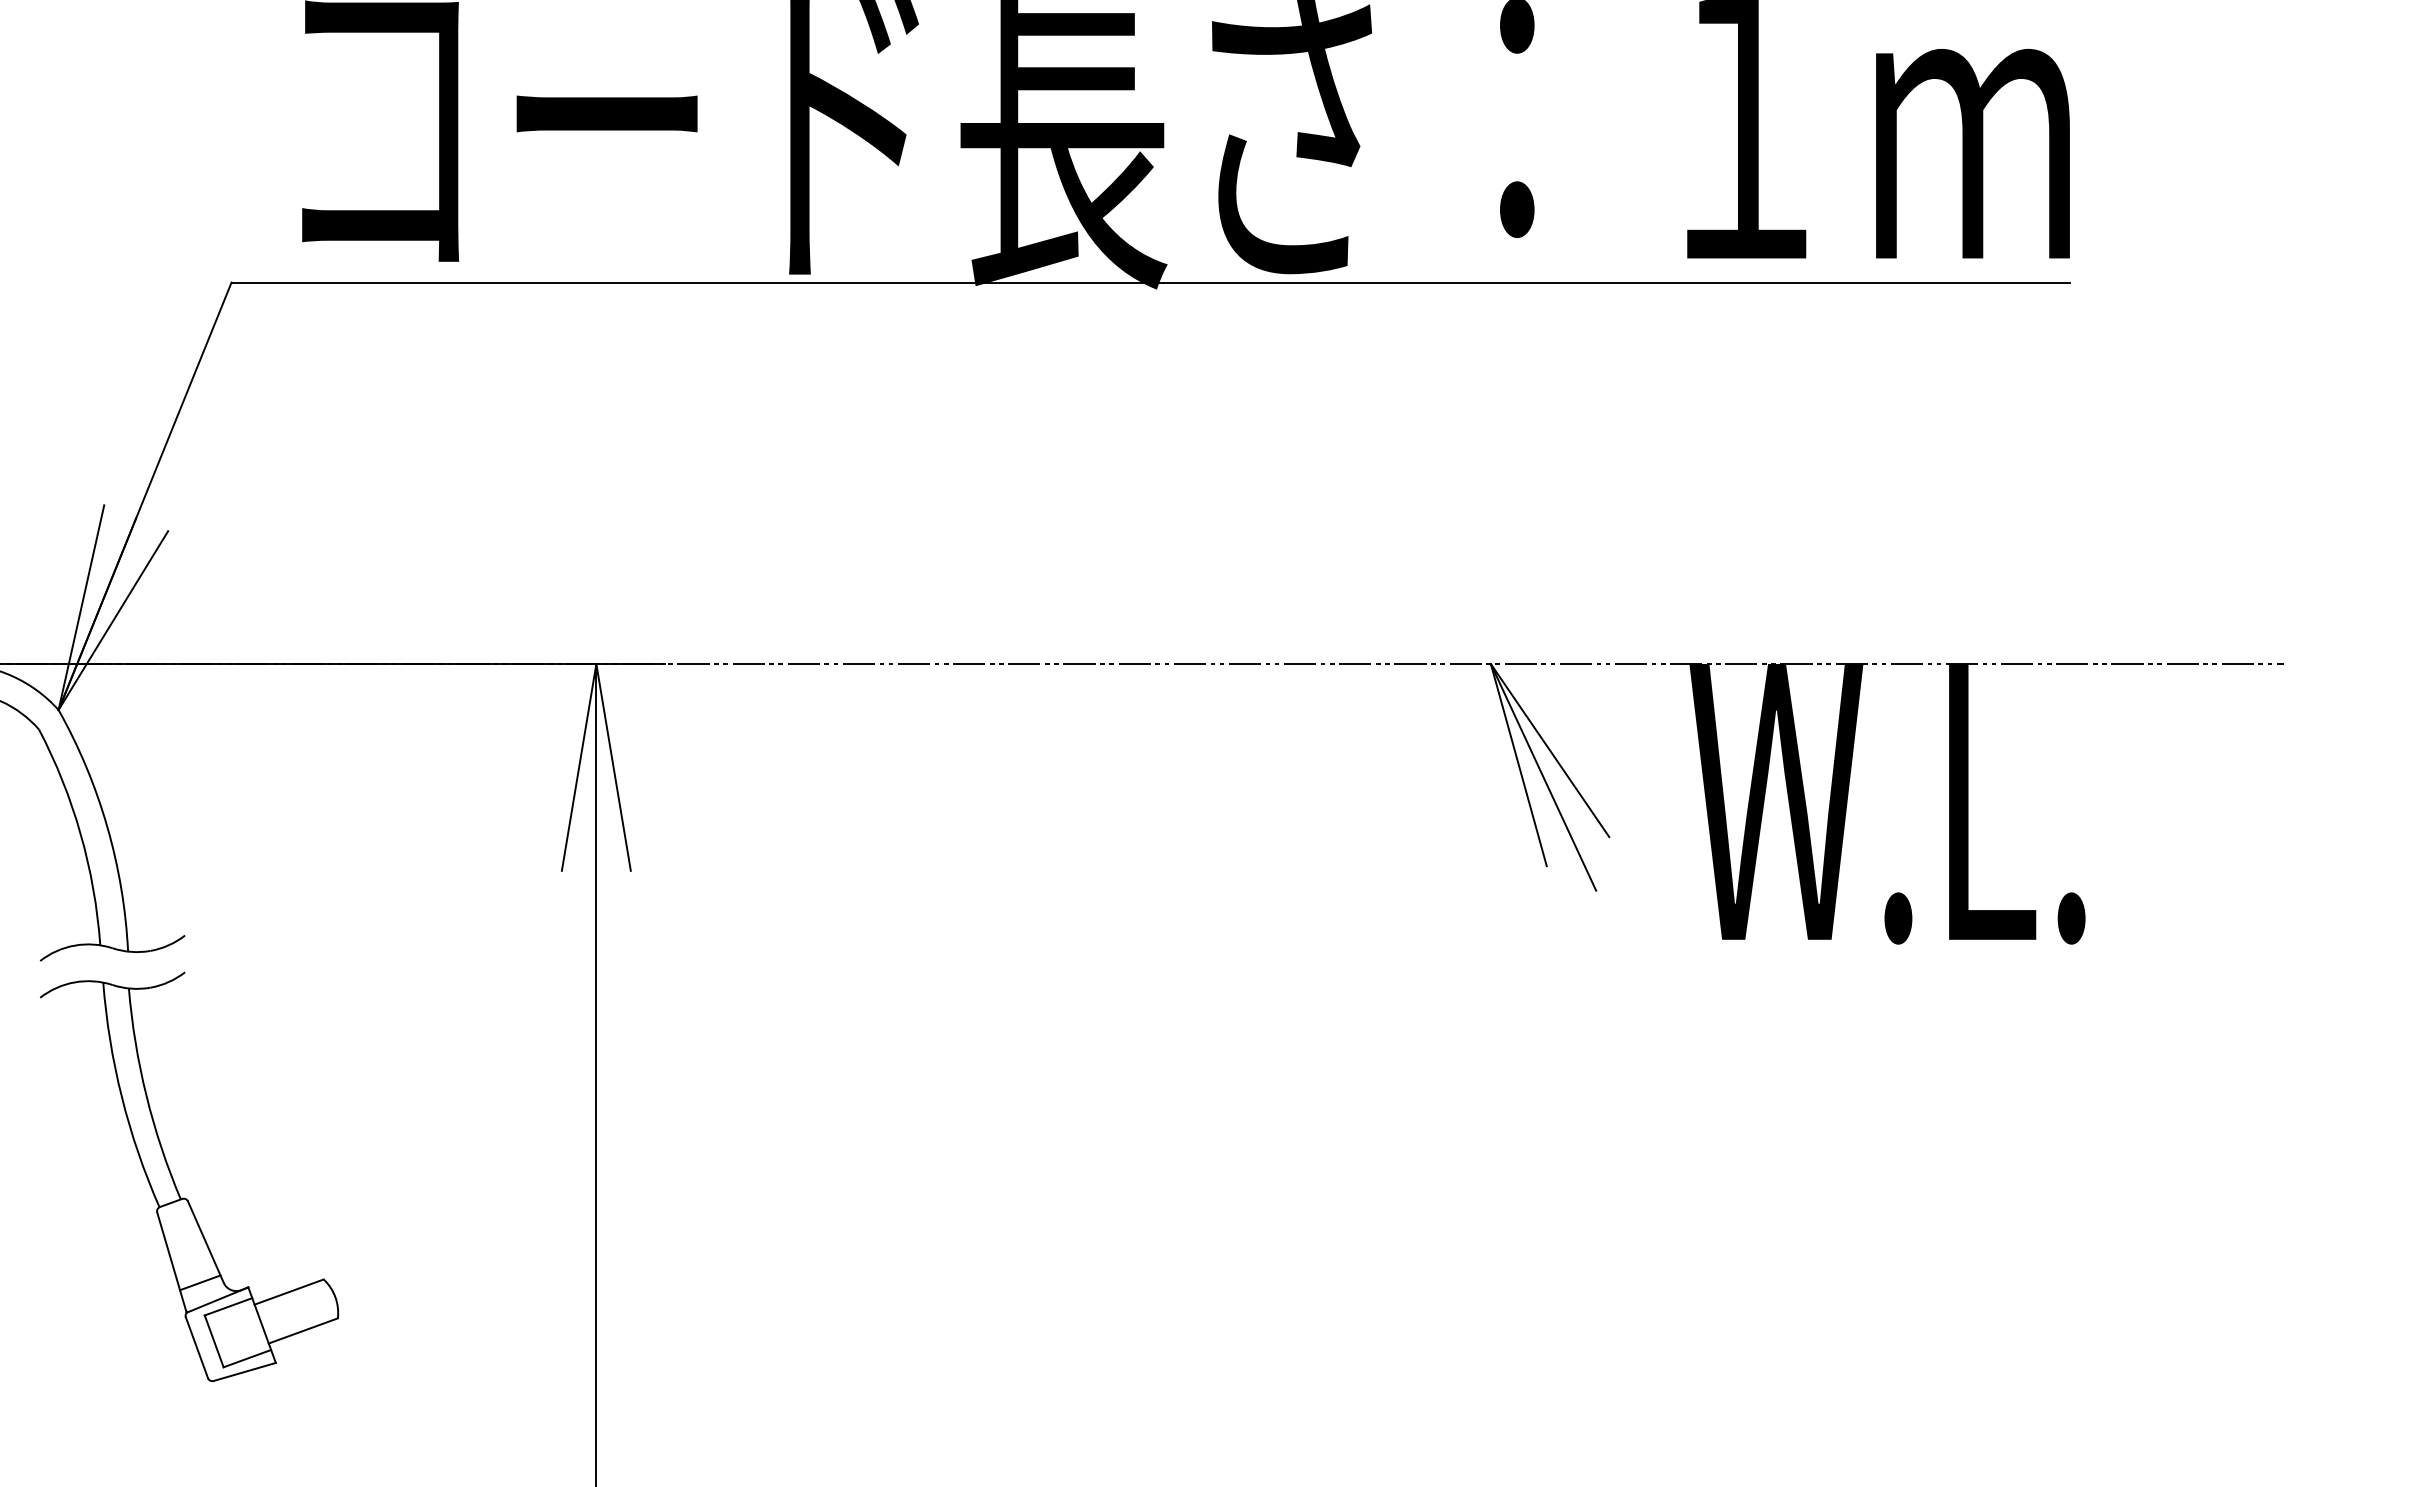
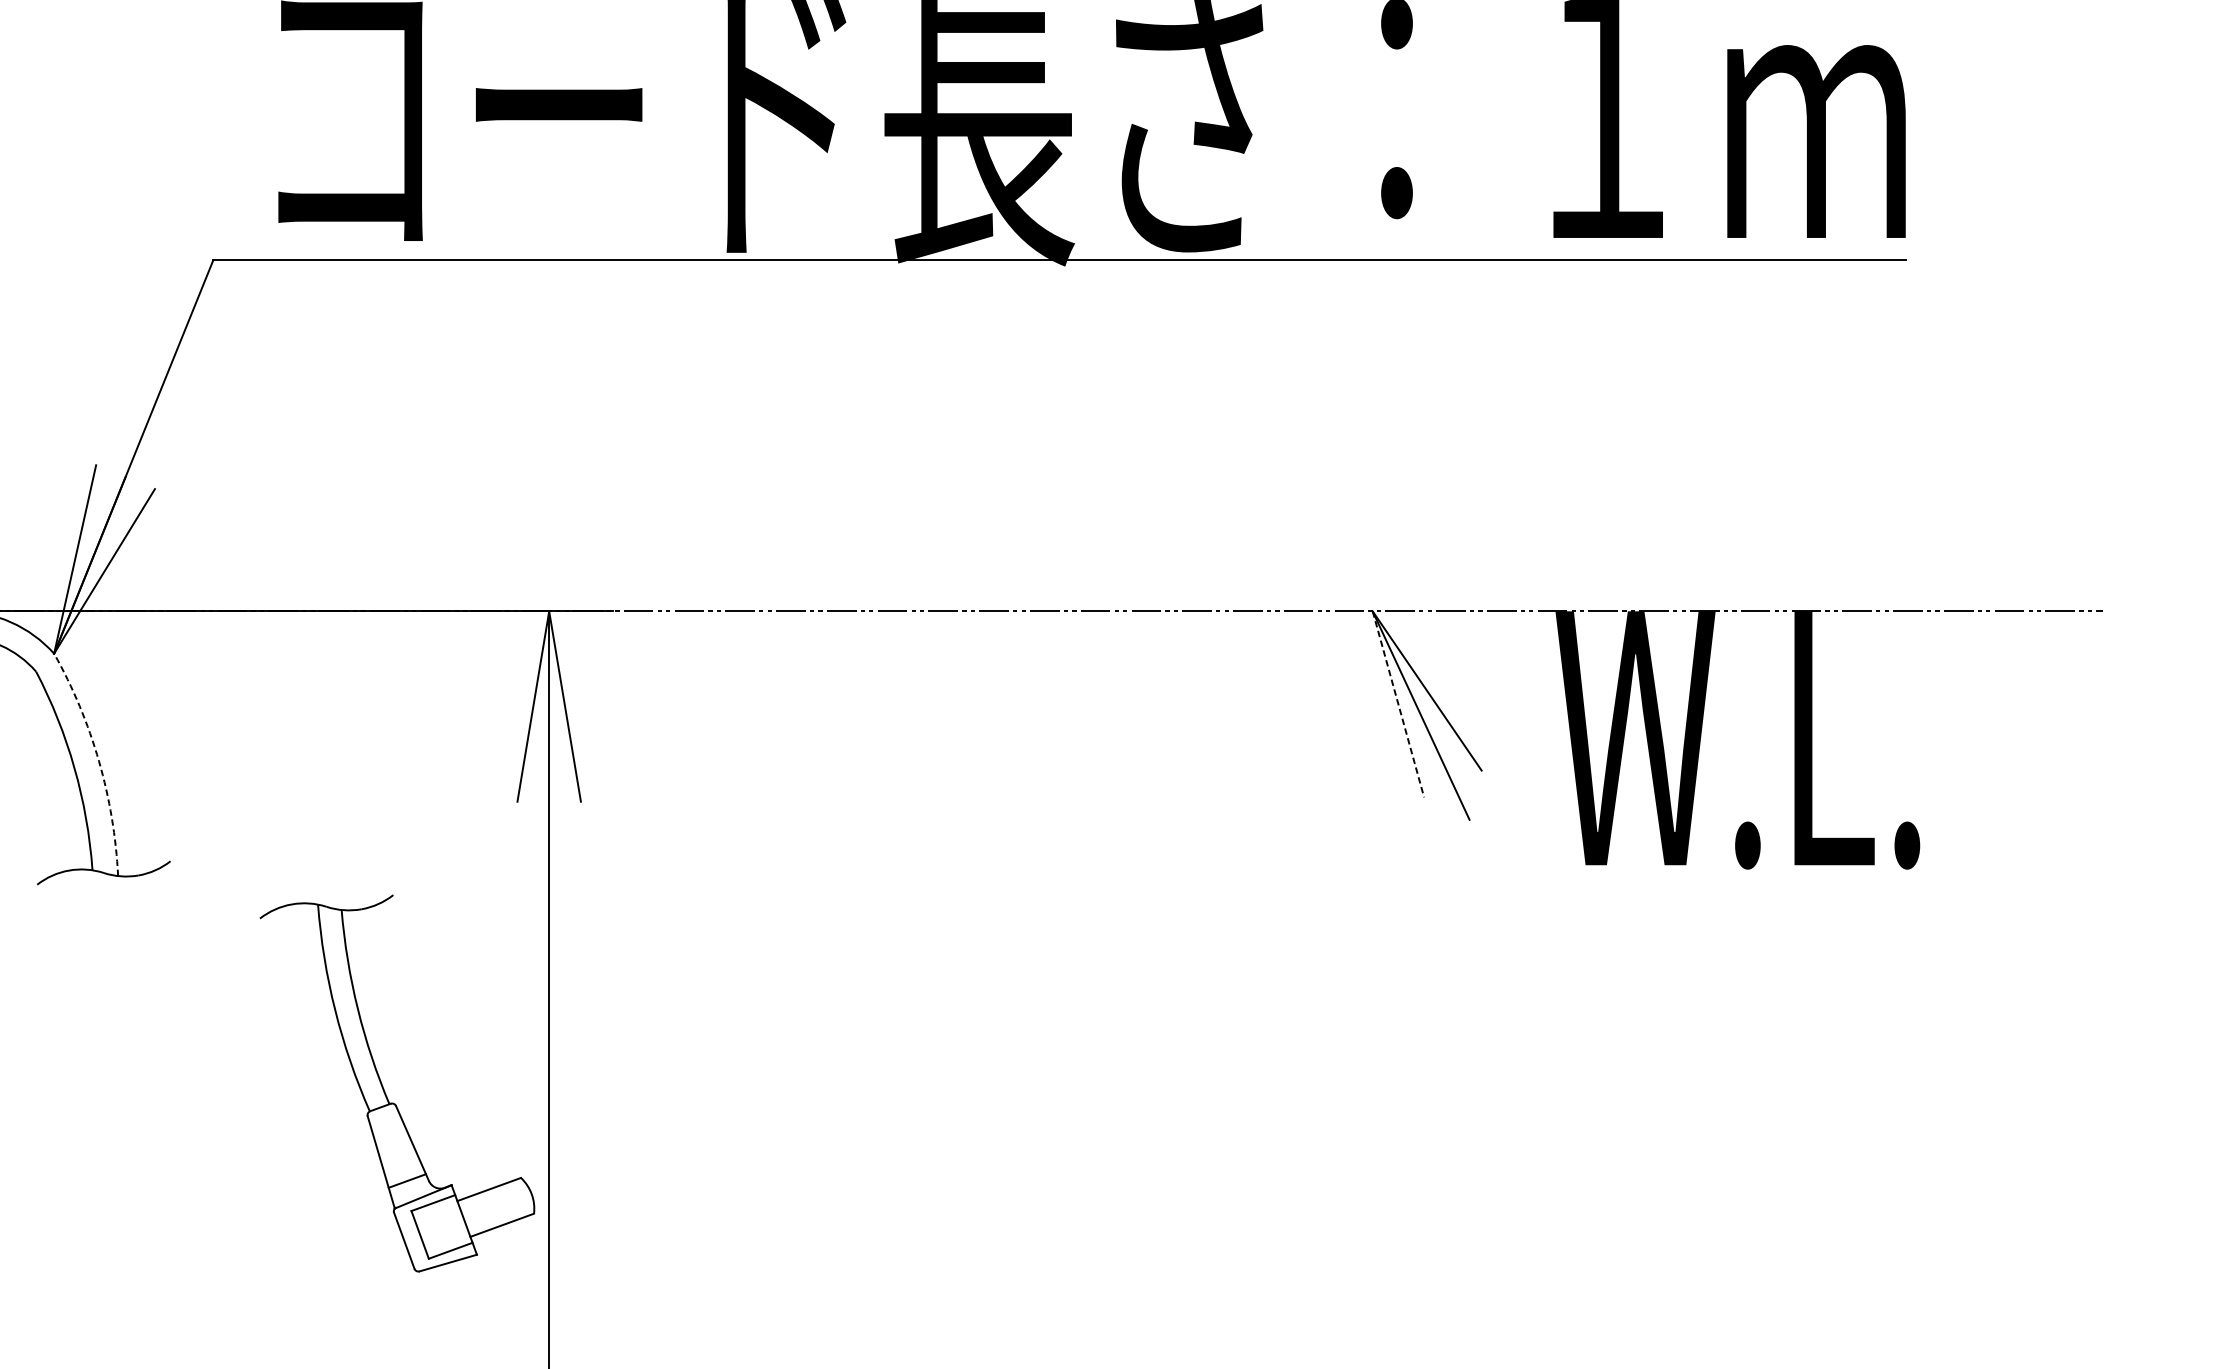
line: (1518, 765) -> (1398, 704), solid -> dashed
arc: (107, 826) -> (99, 760), solid -> dashed
part: (174, 1180) -> (383, 1086), moved

